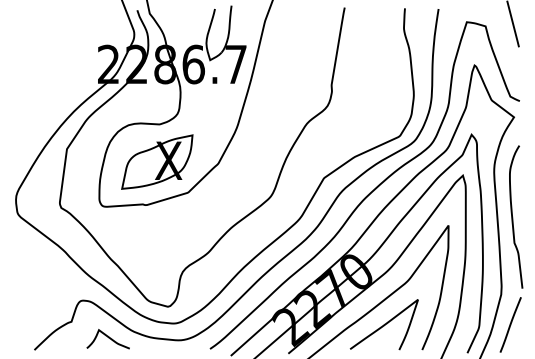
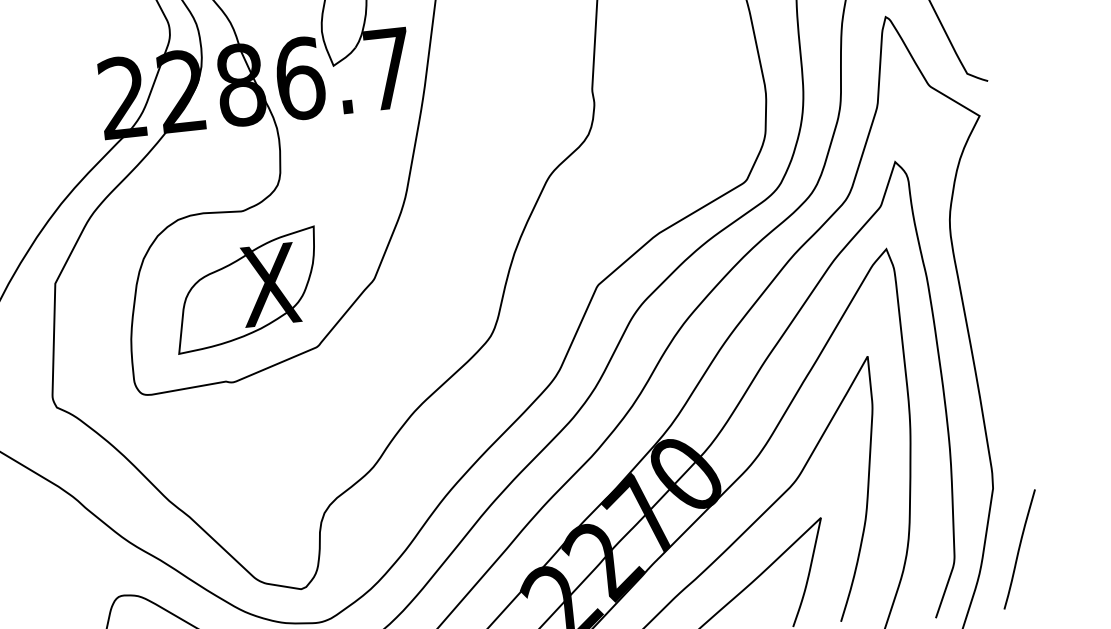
curve: (513, 217) -> (1001, 324), removed

